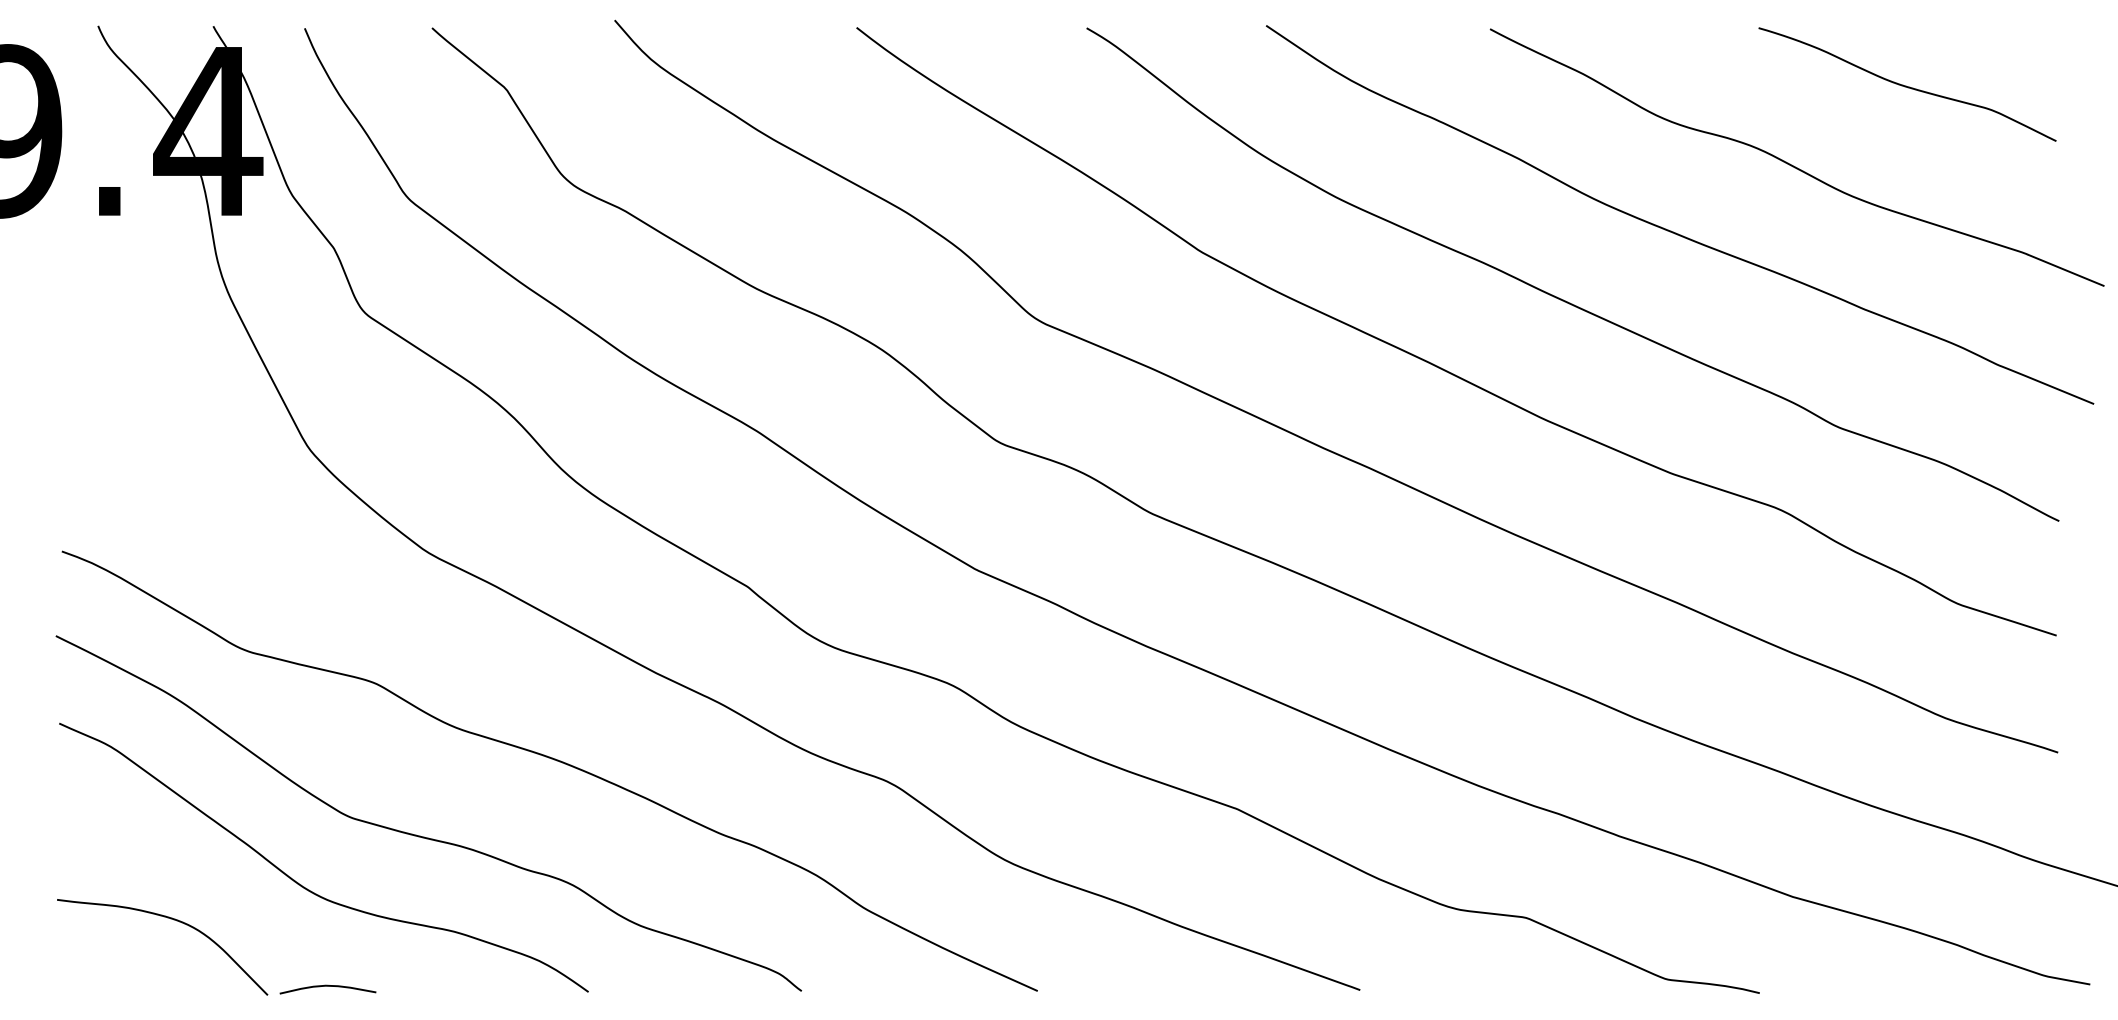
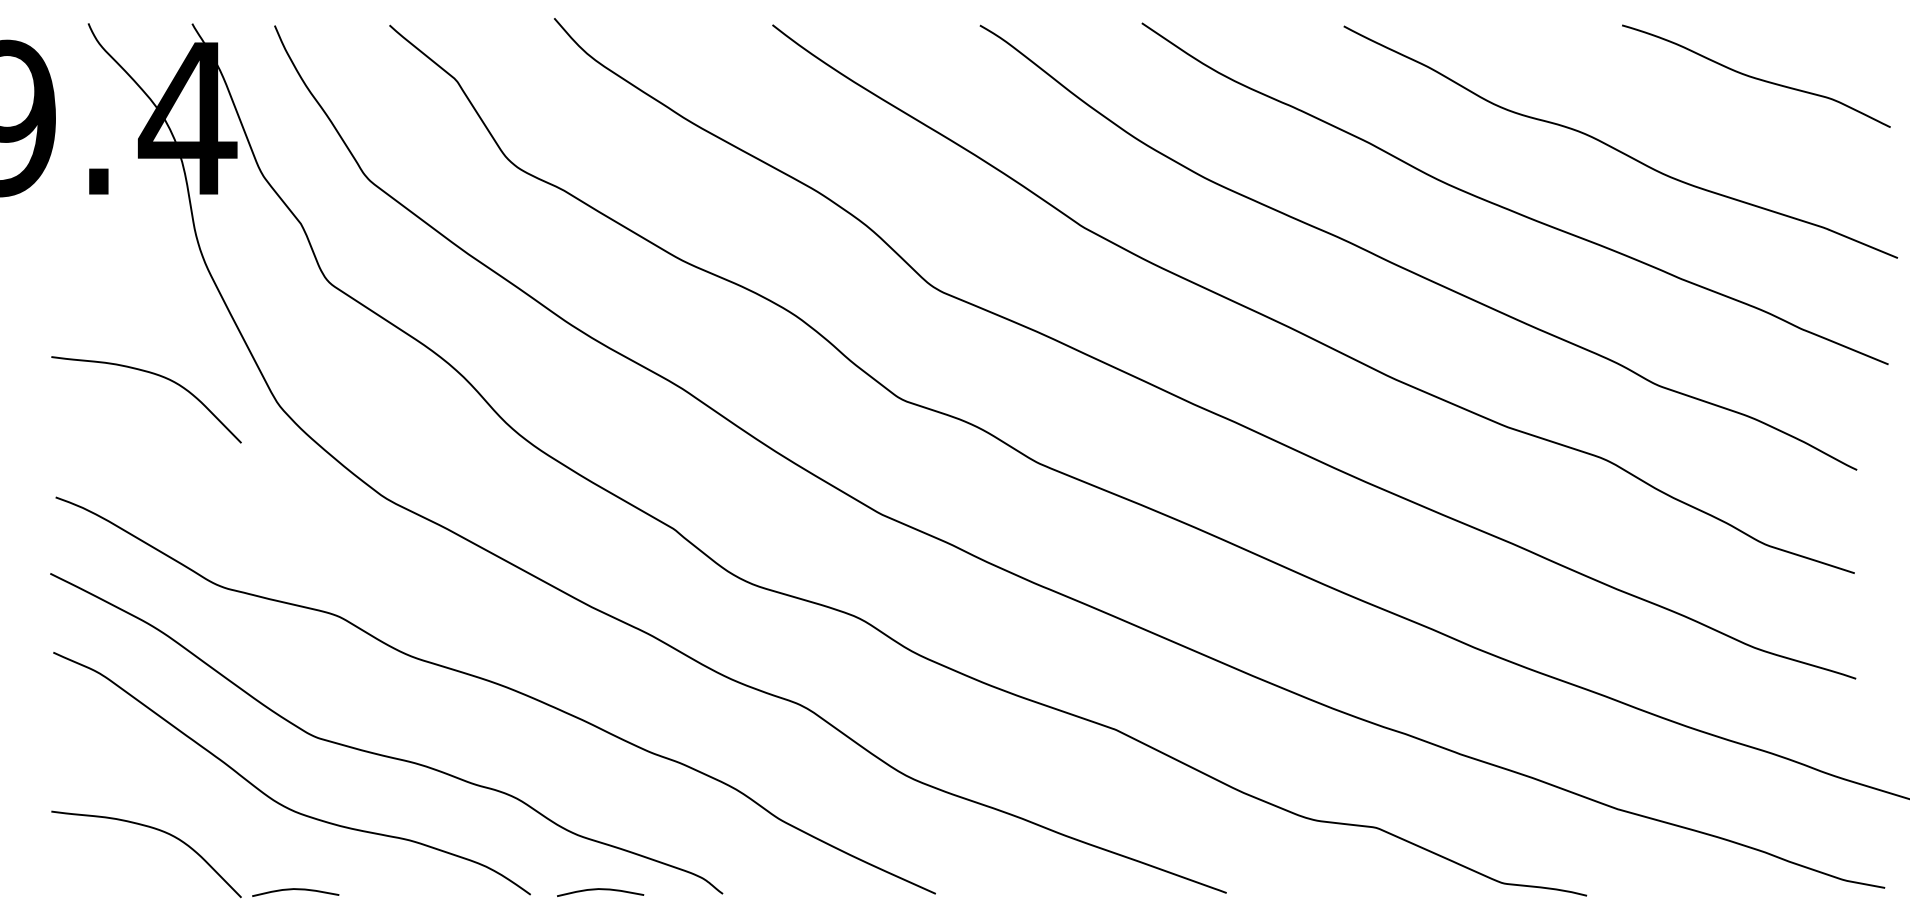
curve: (1906, 85) -> (1755, 77), moved
curve: (170, 415) -> (153, 374), added
curve: (665, 986) -> (600, 889), added

